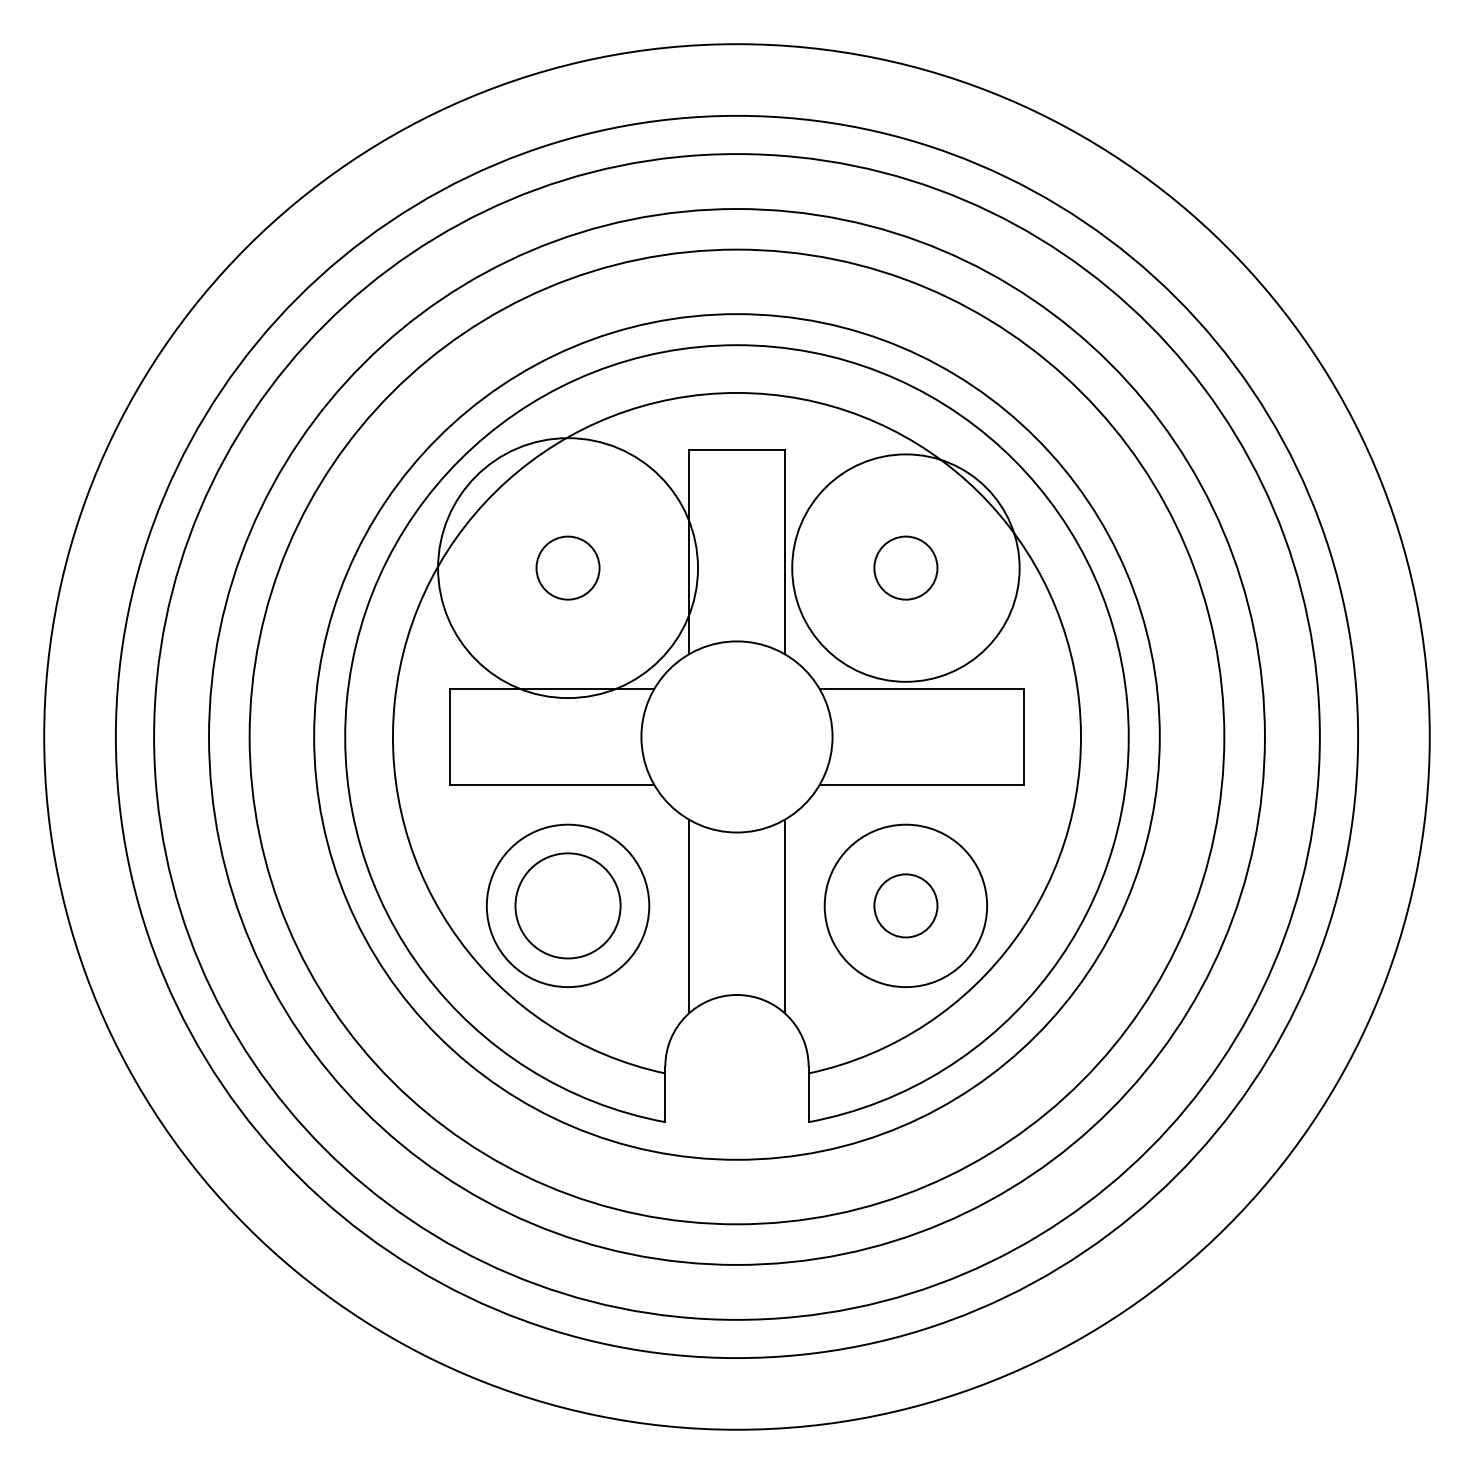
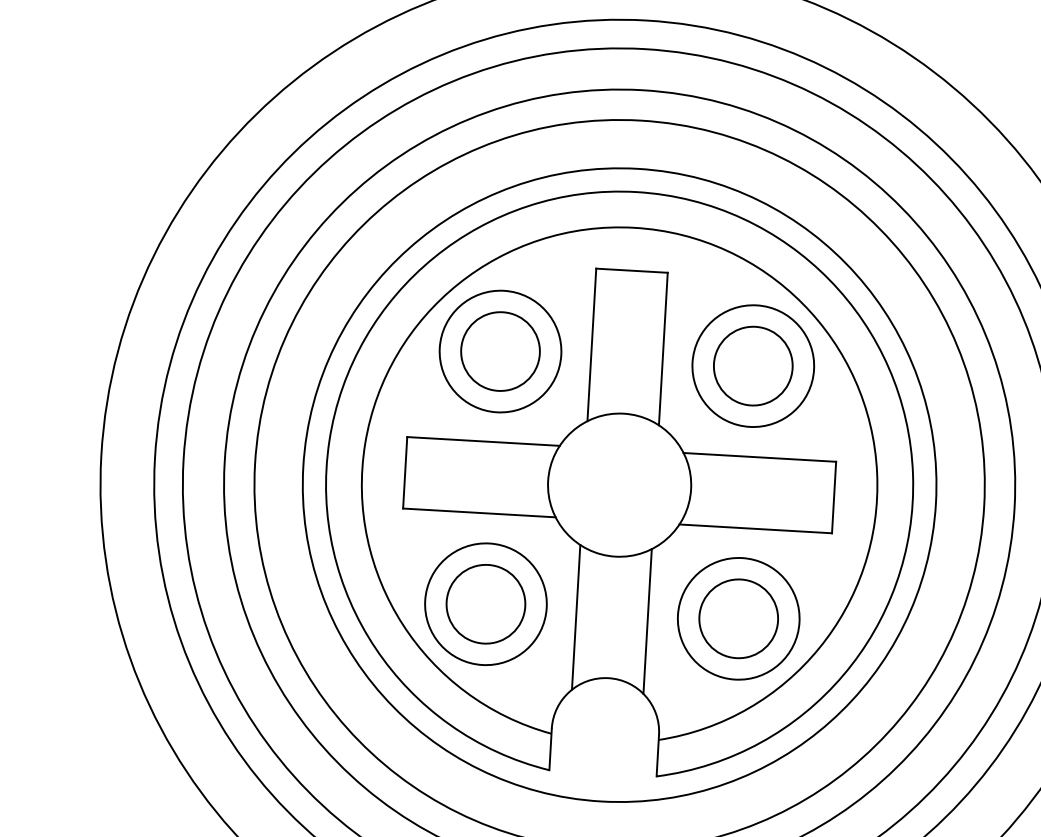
circle: (567, 567) -> (500, 351), size x0.62
circle: (567, 567) -> (500, 351), size x1.67
circle: (905, 567) -> (753, 365), size x0.71
circle: (905, 567) -> (753, 365), size x1.67
circle: (905, 905) -> (738, 618), size x1.67

